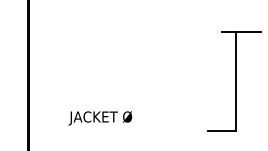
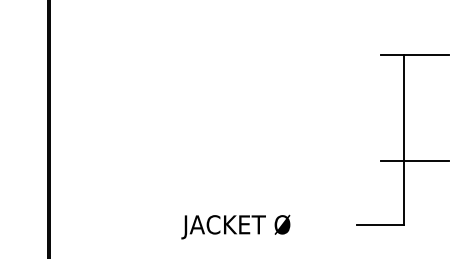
line: (241, 93) -> (414, 160), added
text: (100, 118) -> (236, 227), moved

